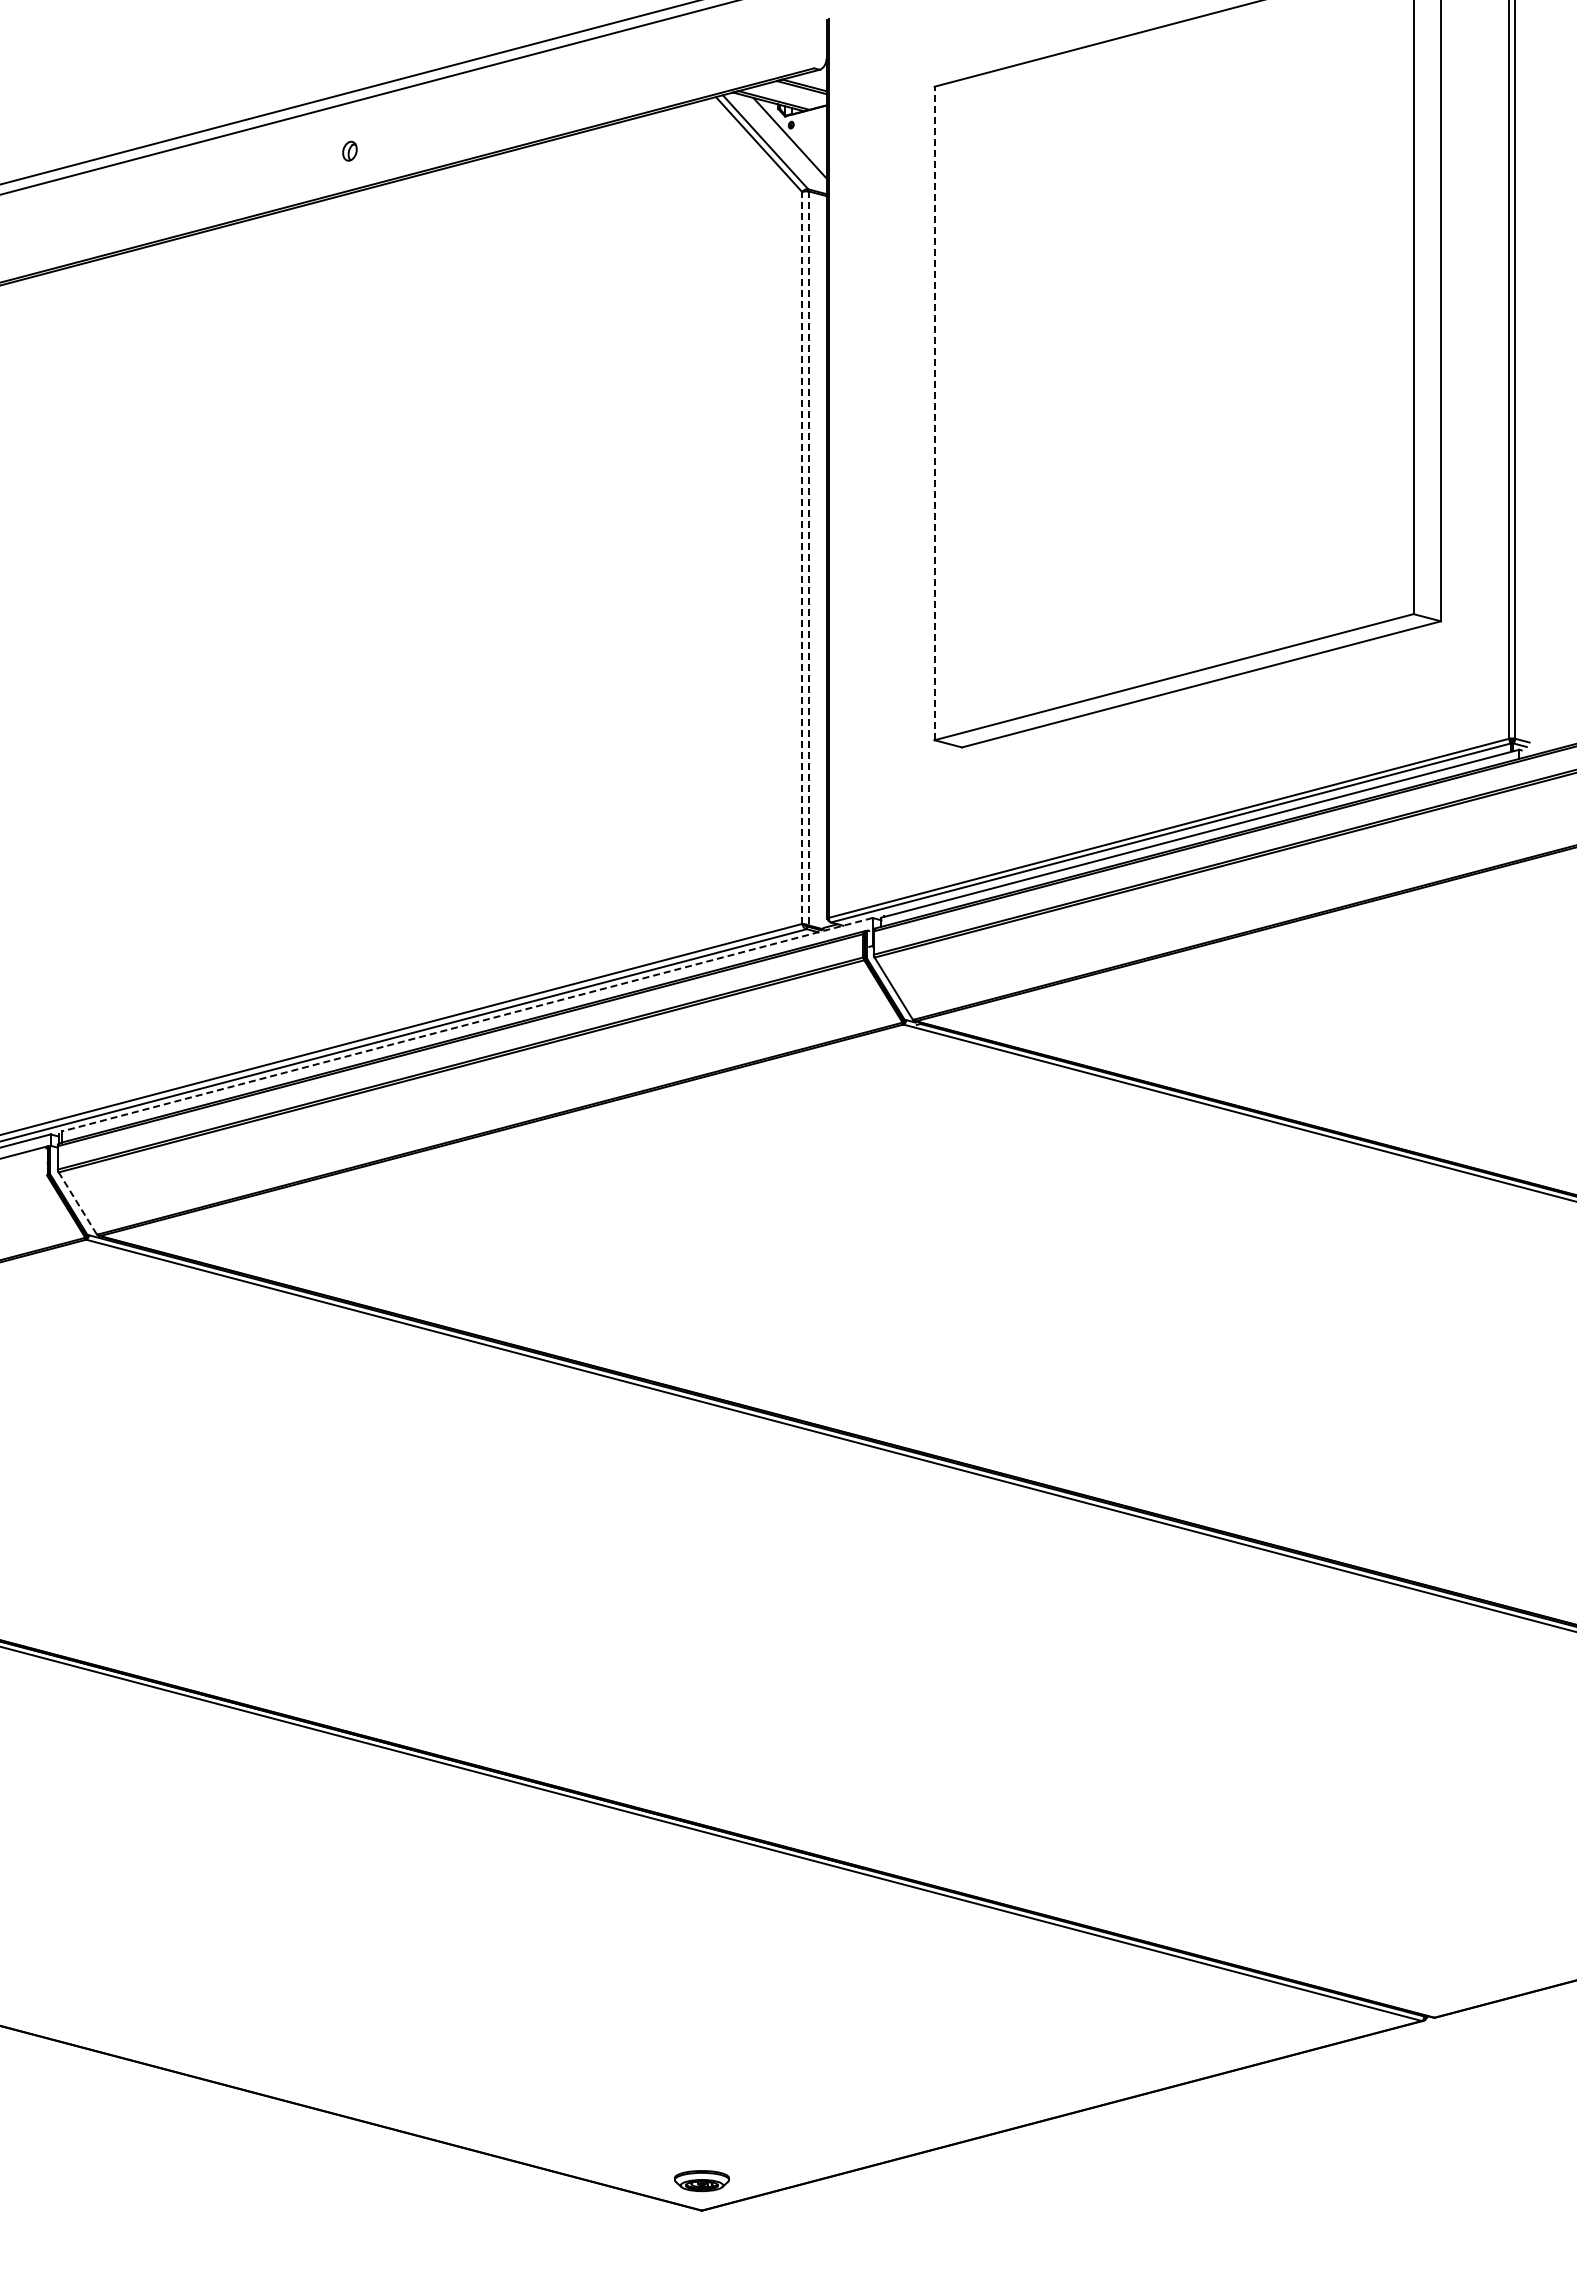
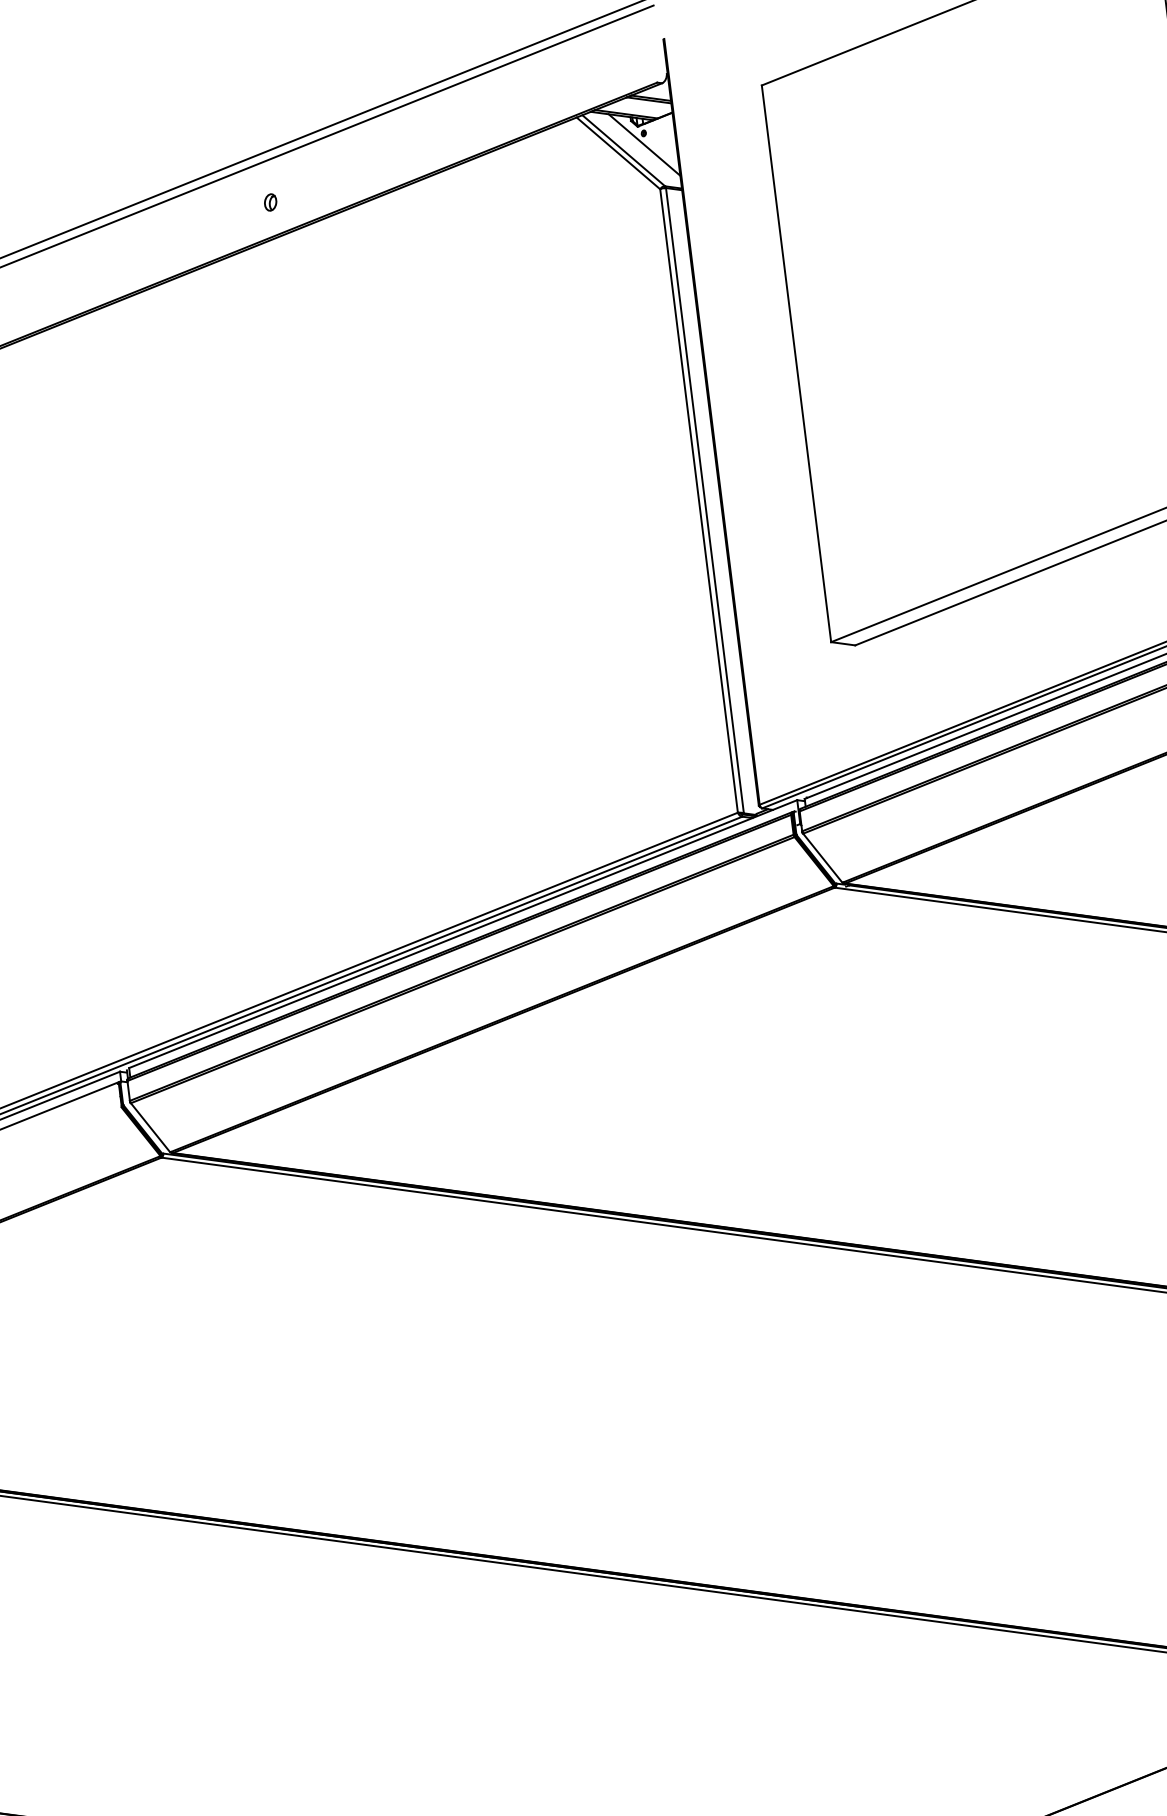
line: (934, 413) -> (796, 363), dashed -> solid
line: (802, 558) -> (699, 501), dashed -> solid
line: (809, 559) -> (705, 501), dashed -> solid
line: (466, 1024) -> (462, 933), dashed -> solid
line: (77, 1202) -> (150, 1126), dashed -> solid

